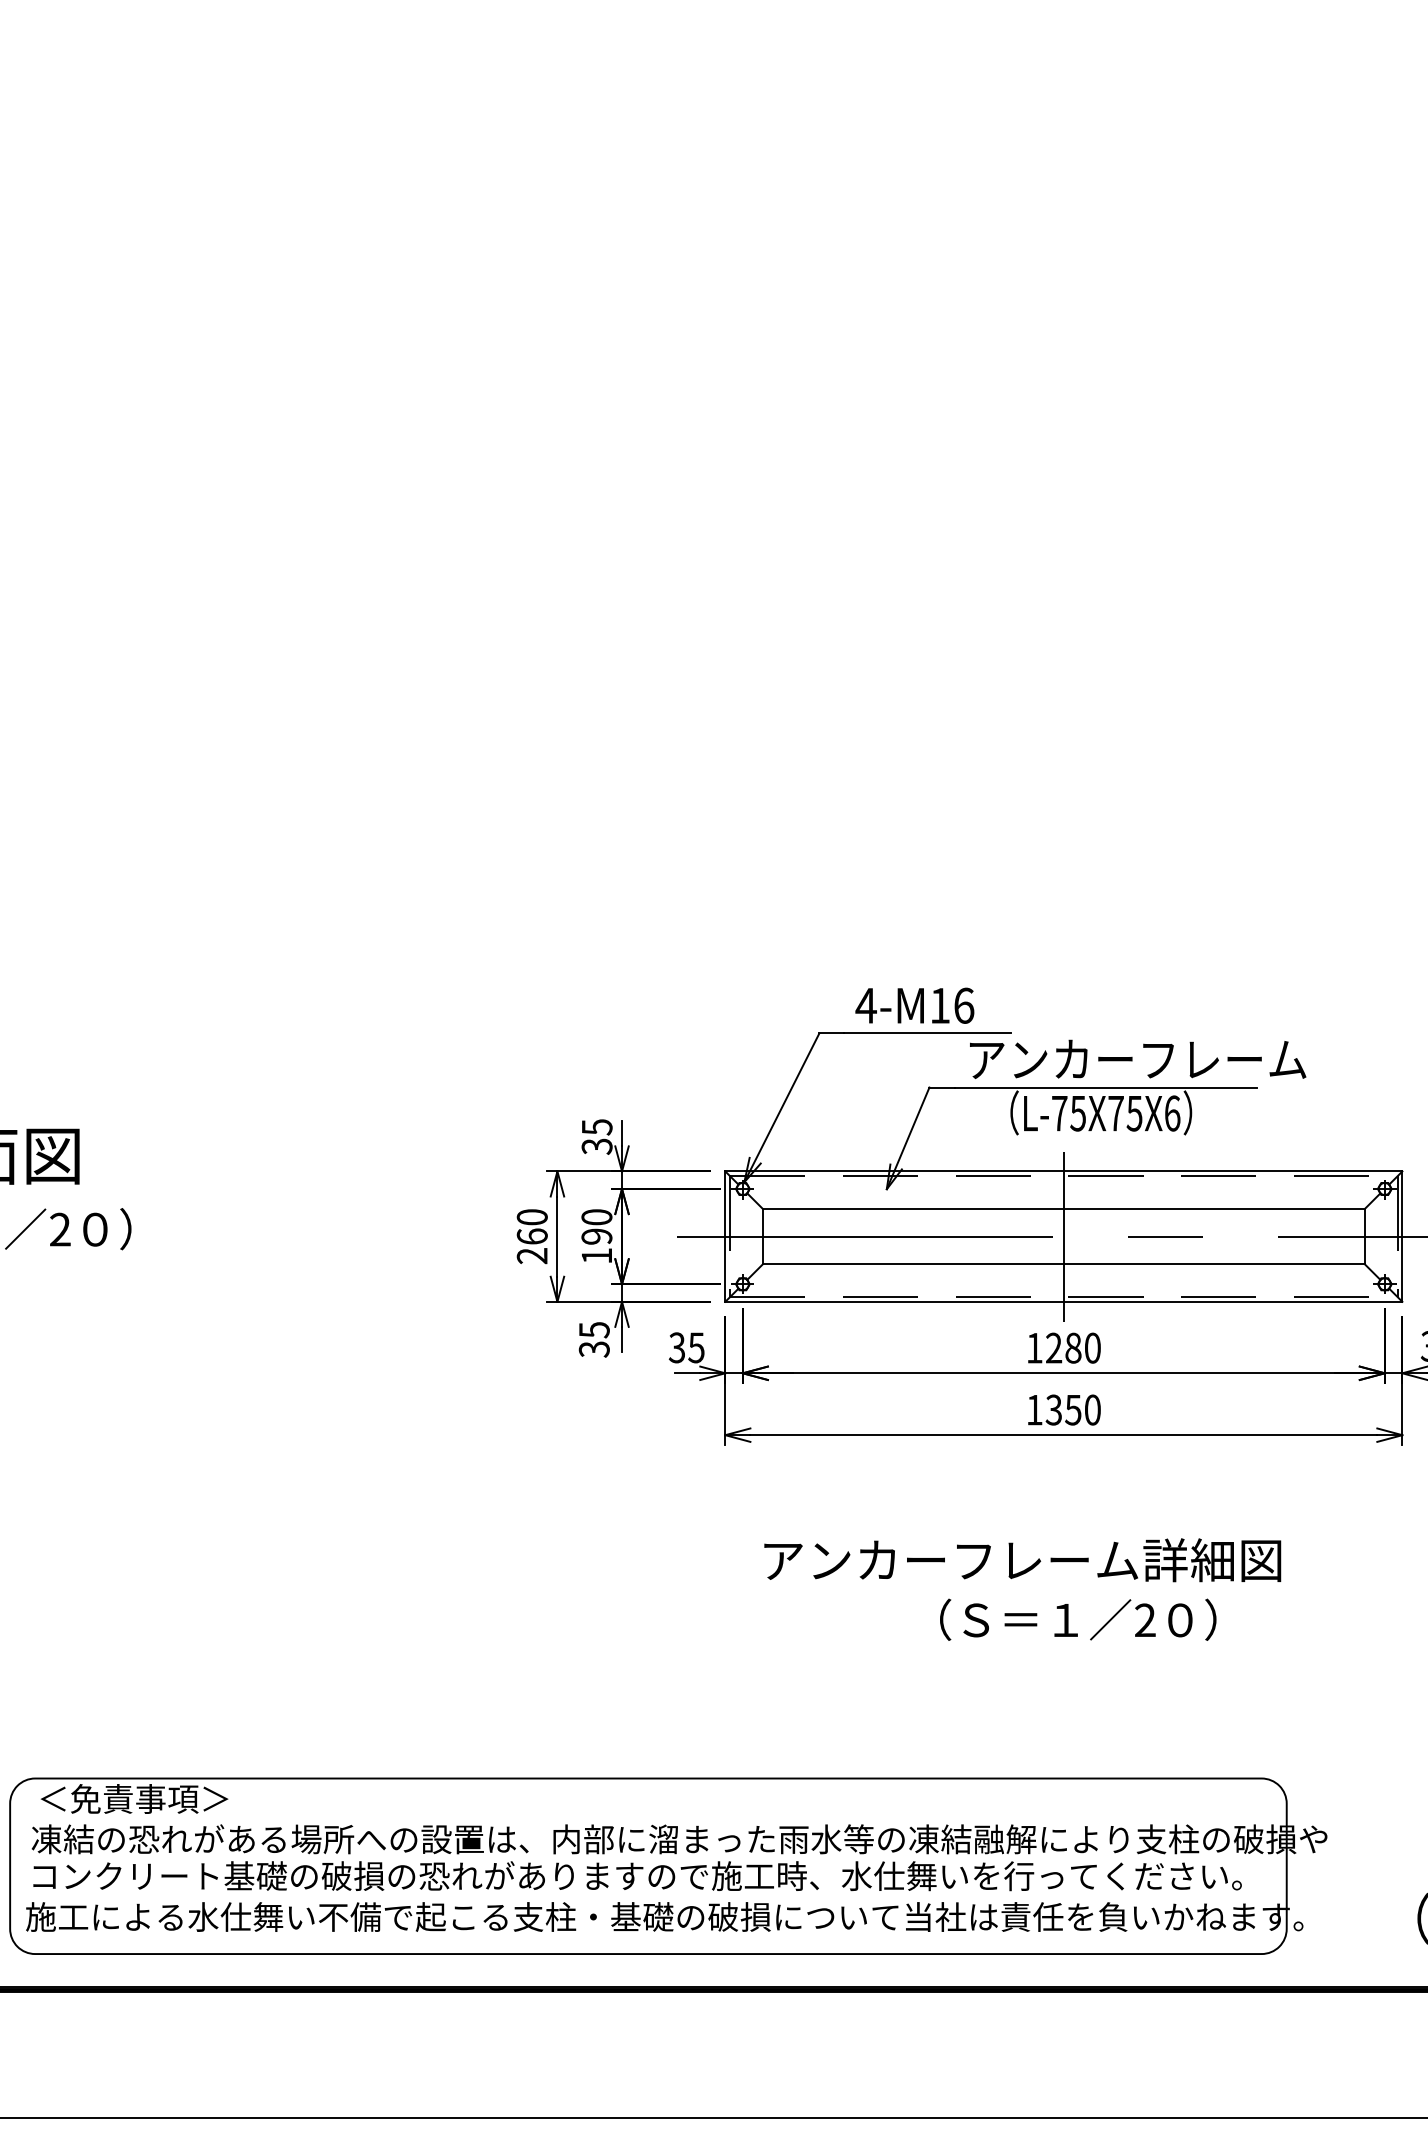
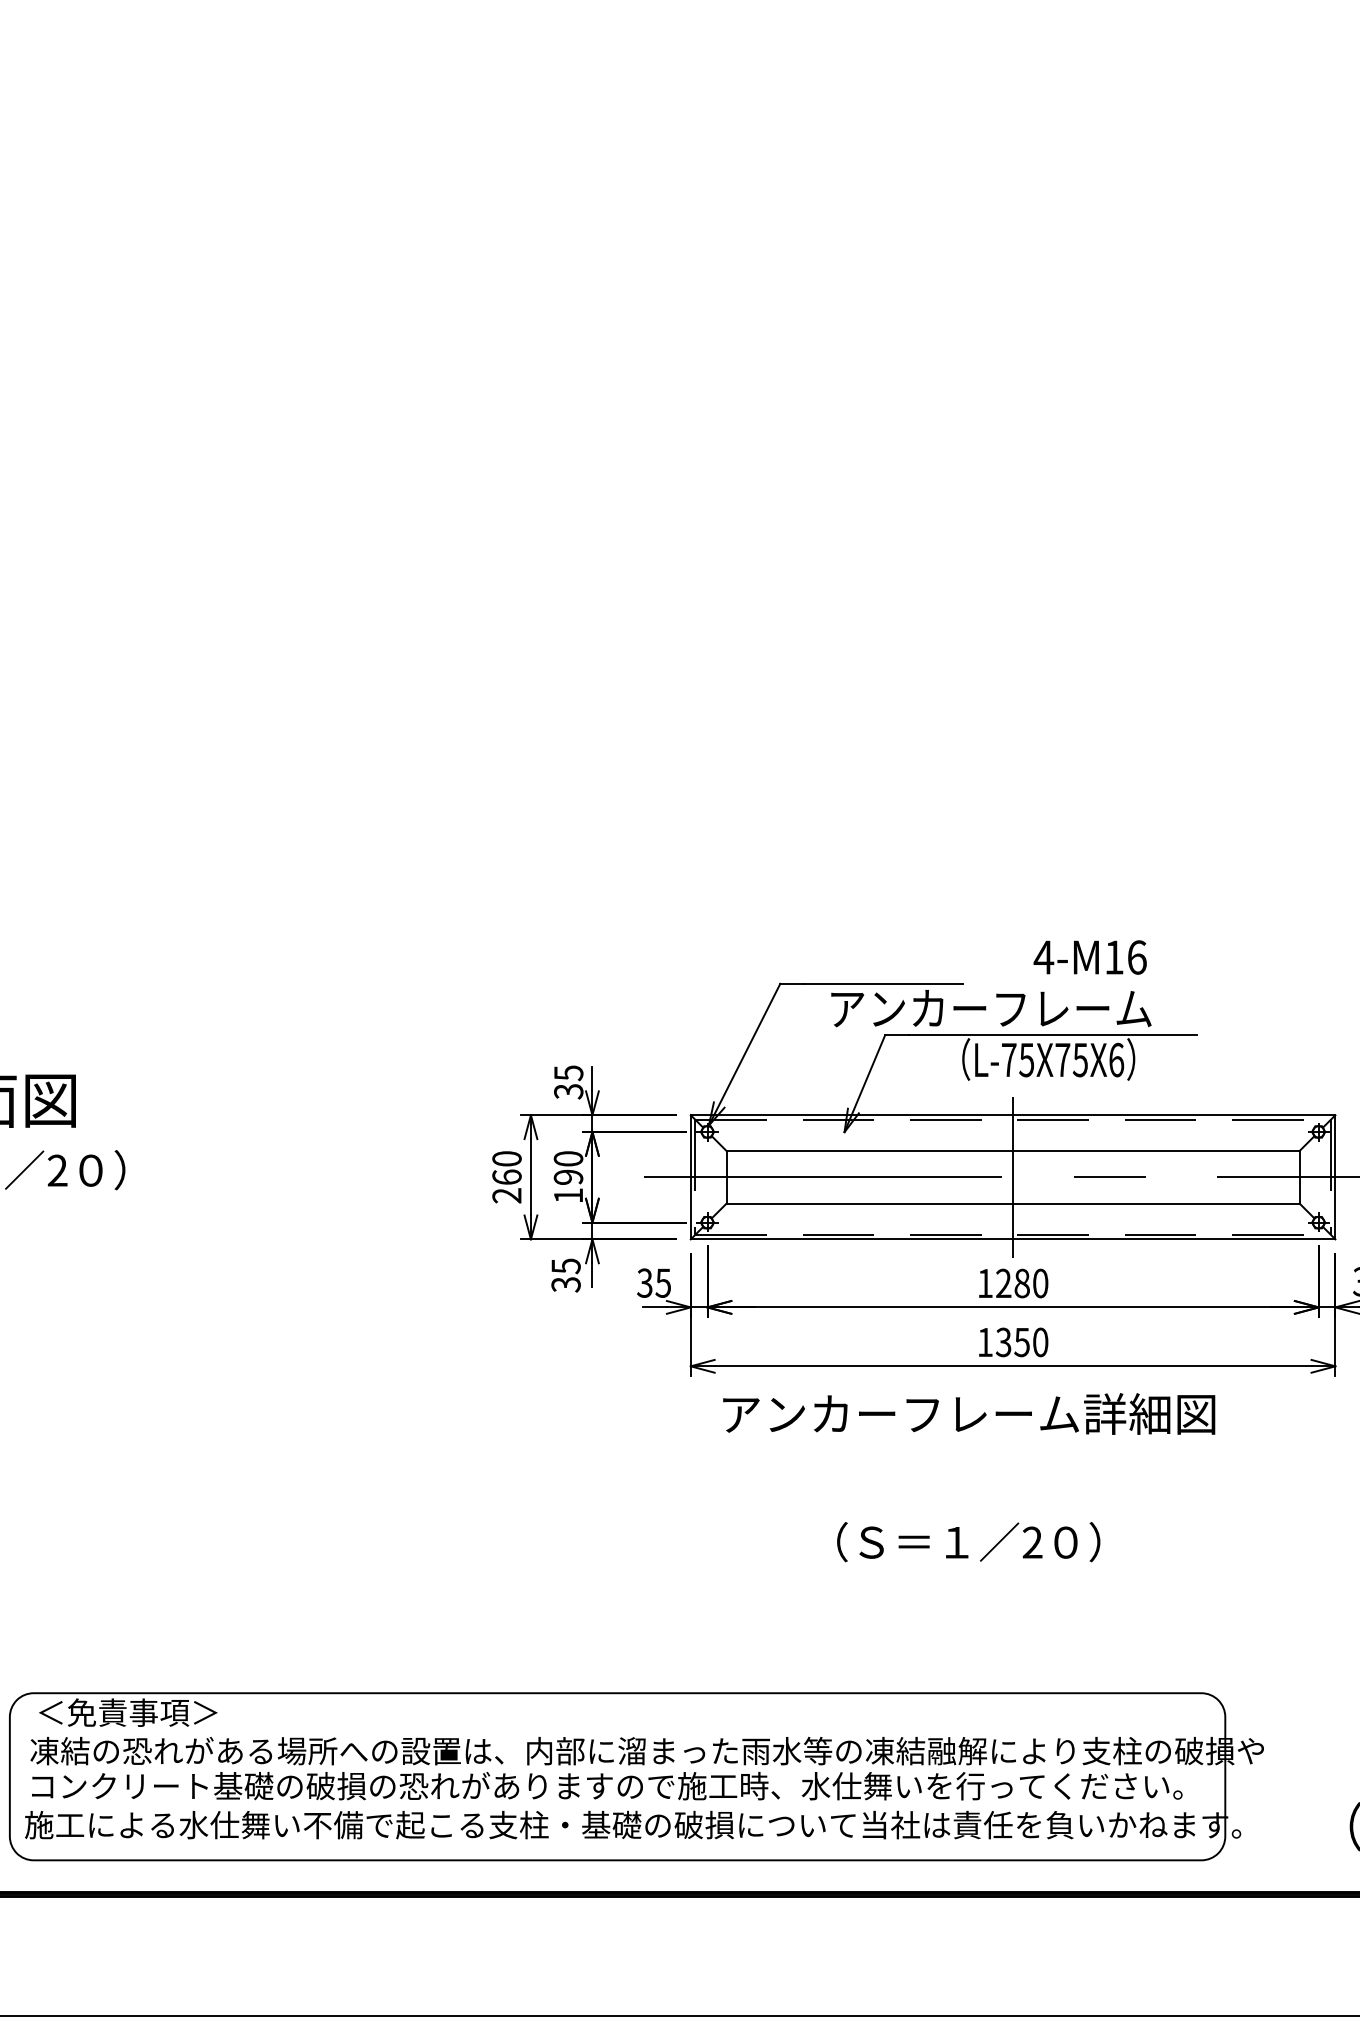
text: (914, 1005) -> (1089, 957), moved
text: (1138, 1058) -> (991, 1007), moved
text: (1022, 1560) -> (968, 1414), moved
text: (1078, 1619) -> (968, 1541), moved

